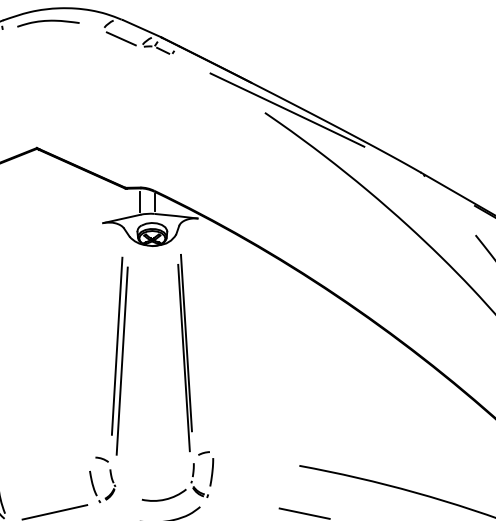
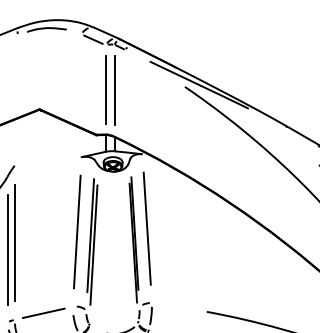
line: (140, 116) -> (105, 89), added
line: (154, 118) -> (114, 90), added
line: (204, 335) -> (146, 228), added
line: (94, 339) -> (76, 231), added
line: (43, 466) -> (43, 312), added

